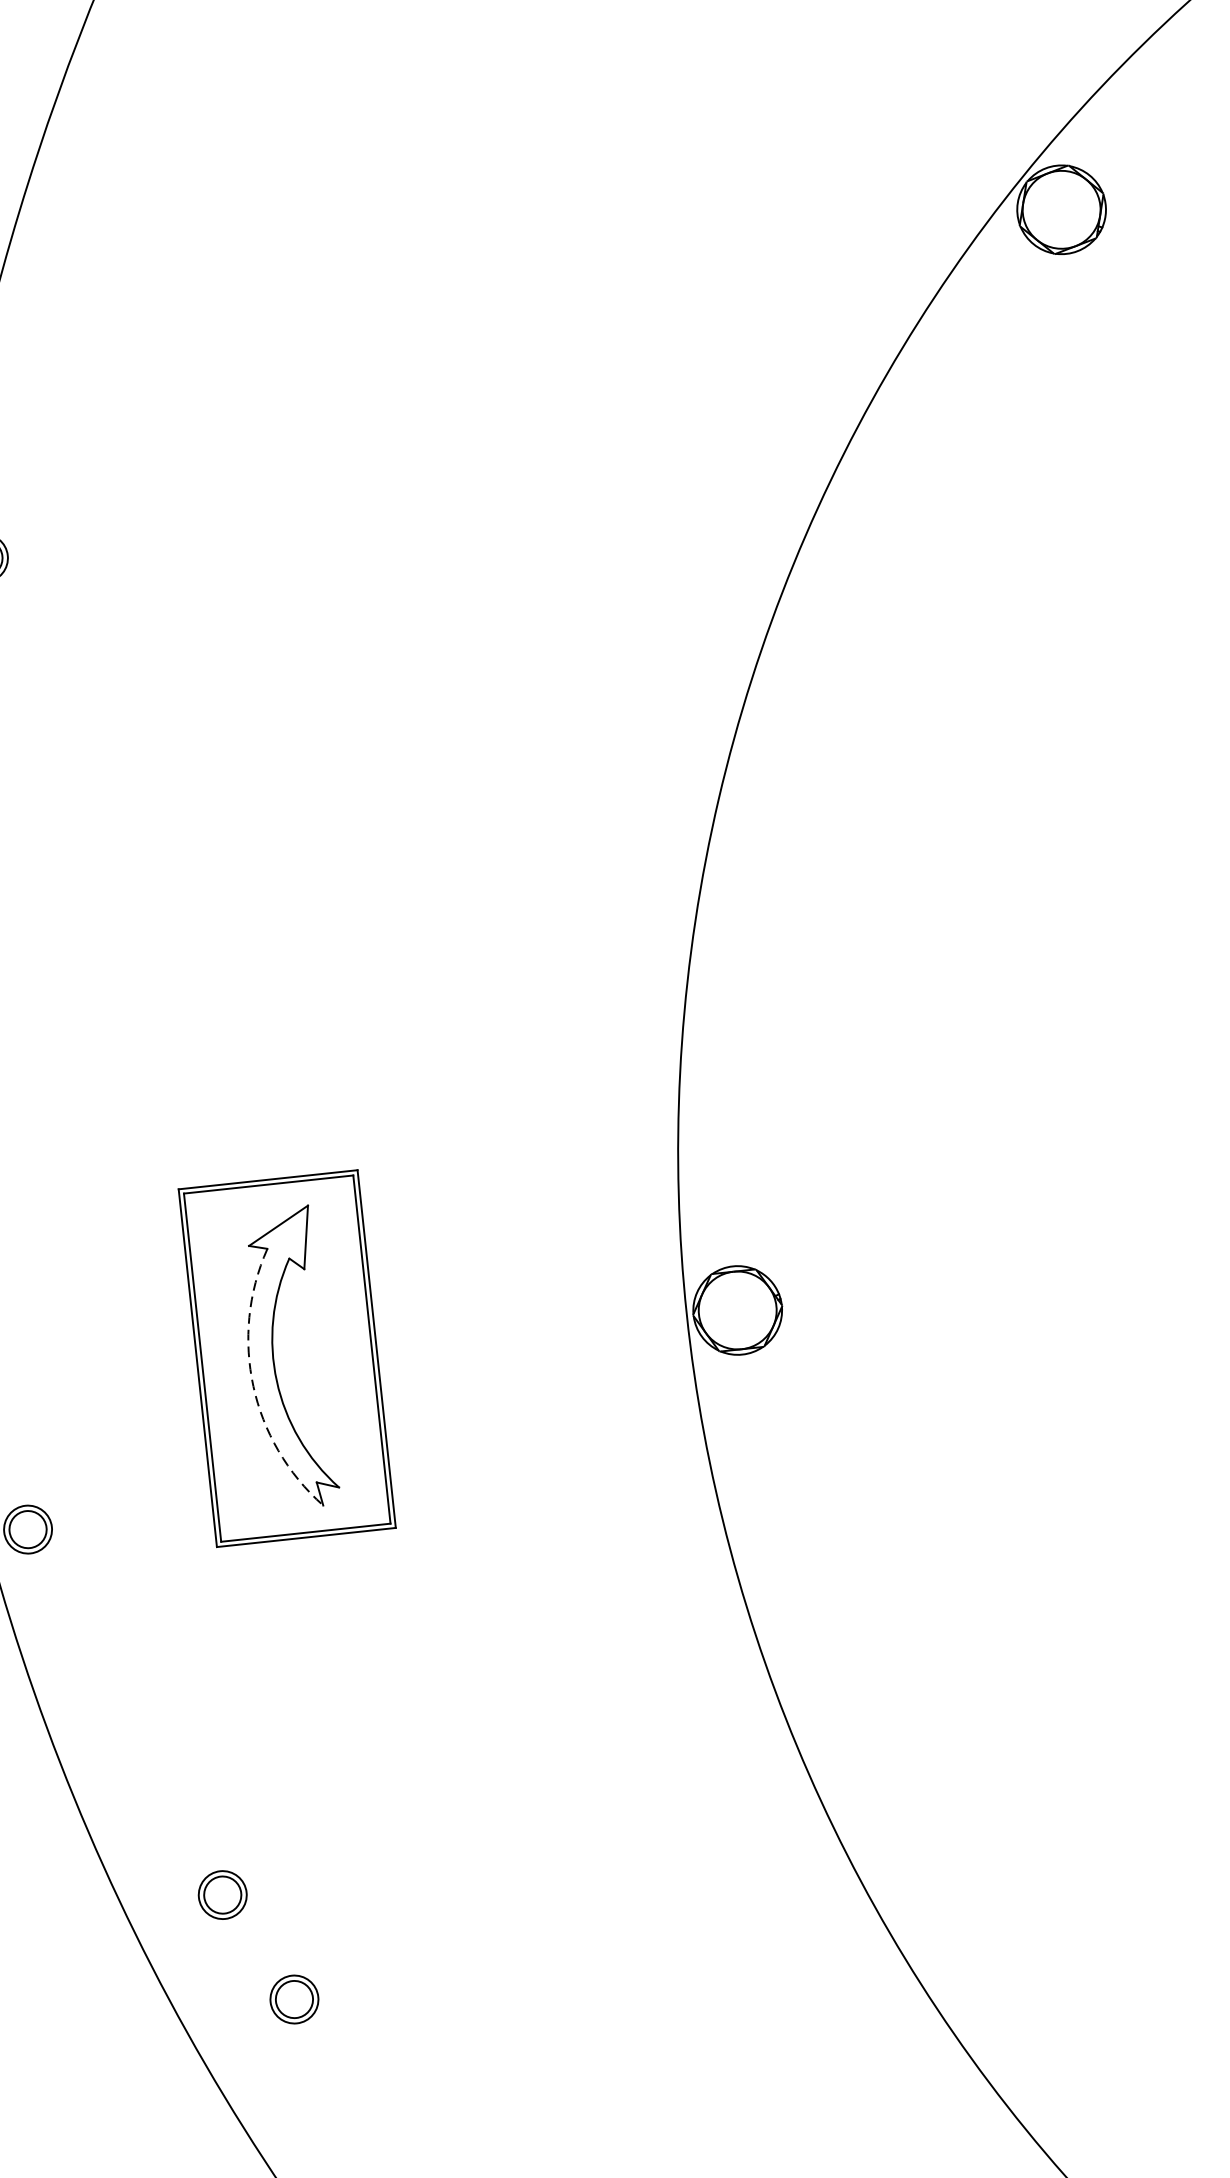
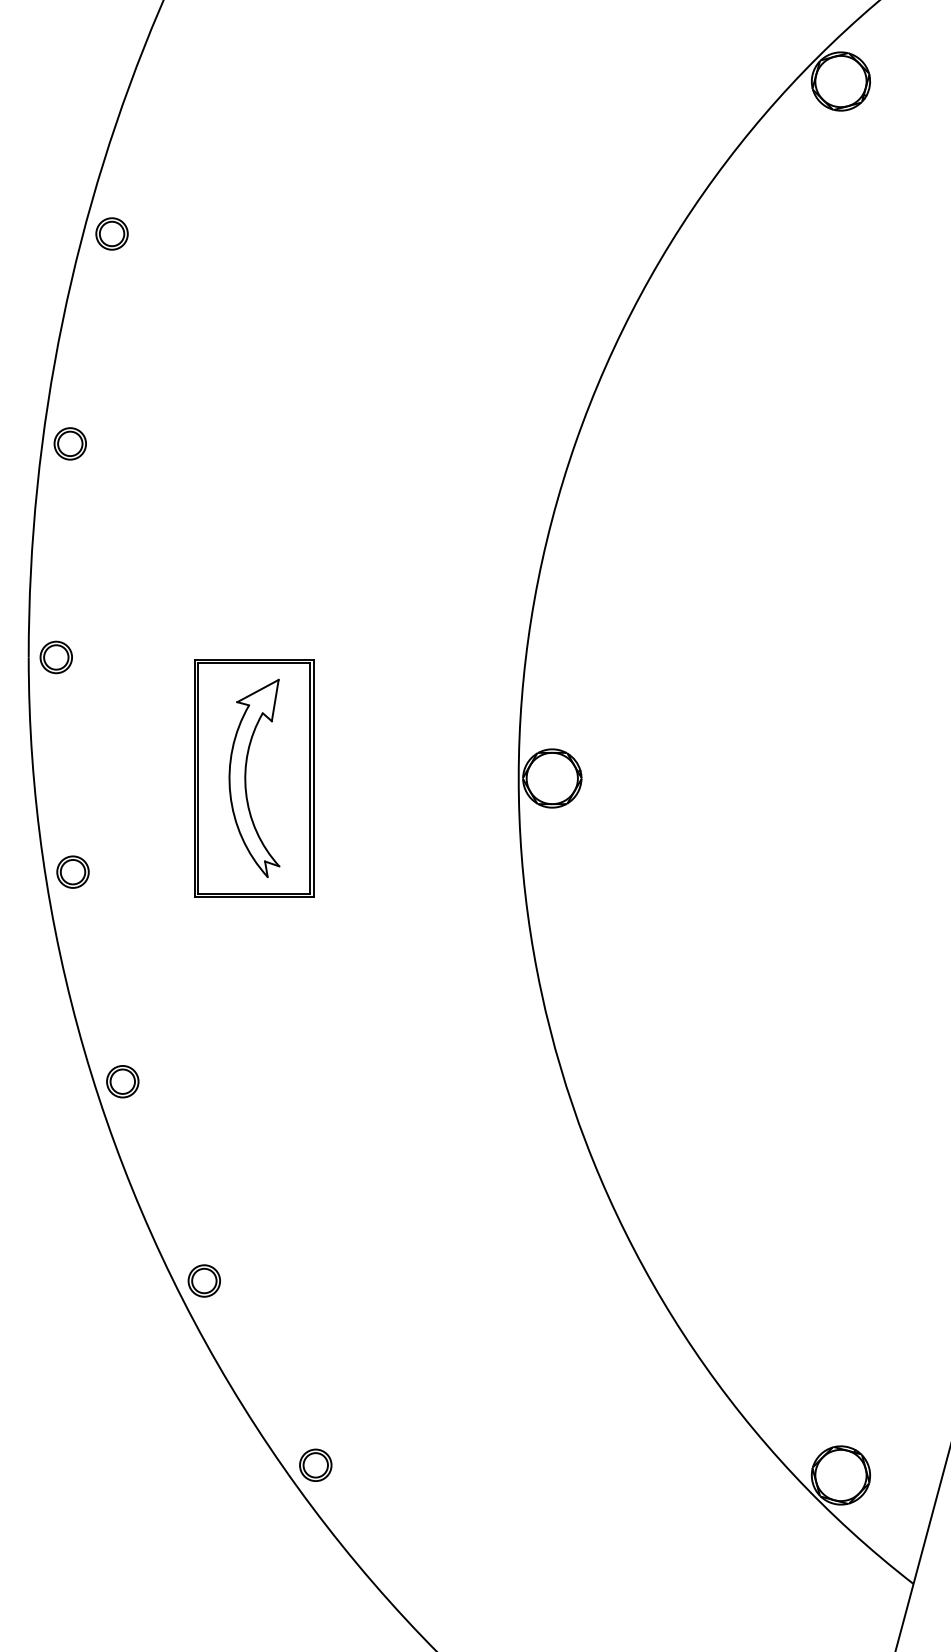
arc: (253, 1386) -> (230, 794), dashed -> solid
part: (222, 1894) -> (122, 1081), moved
part: (293, 1998) -> (203, 1280), moved

